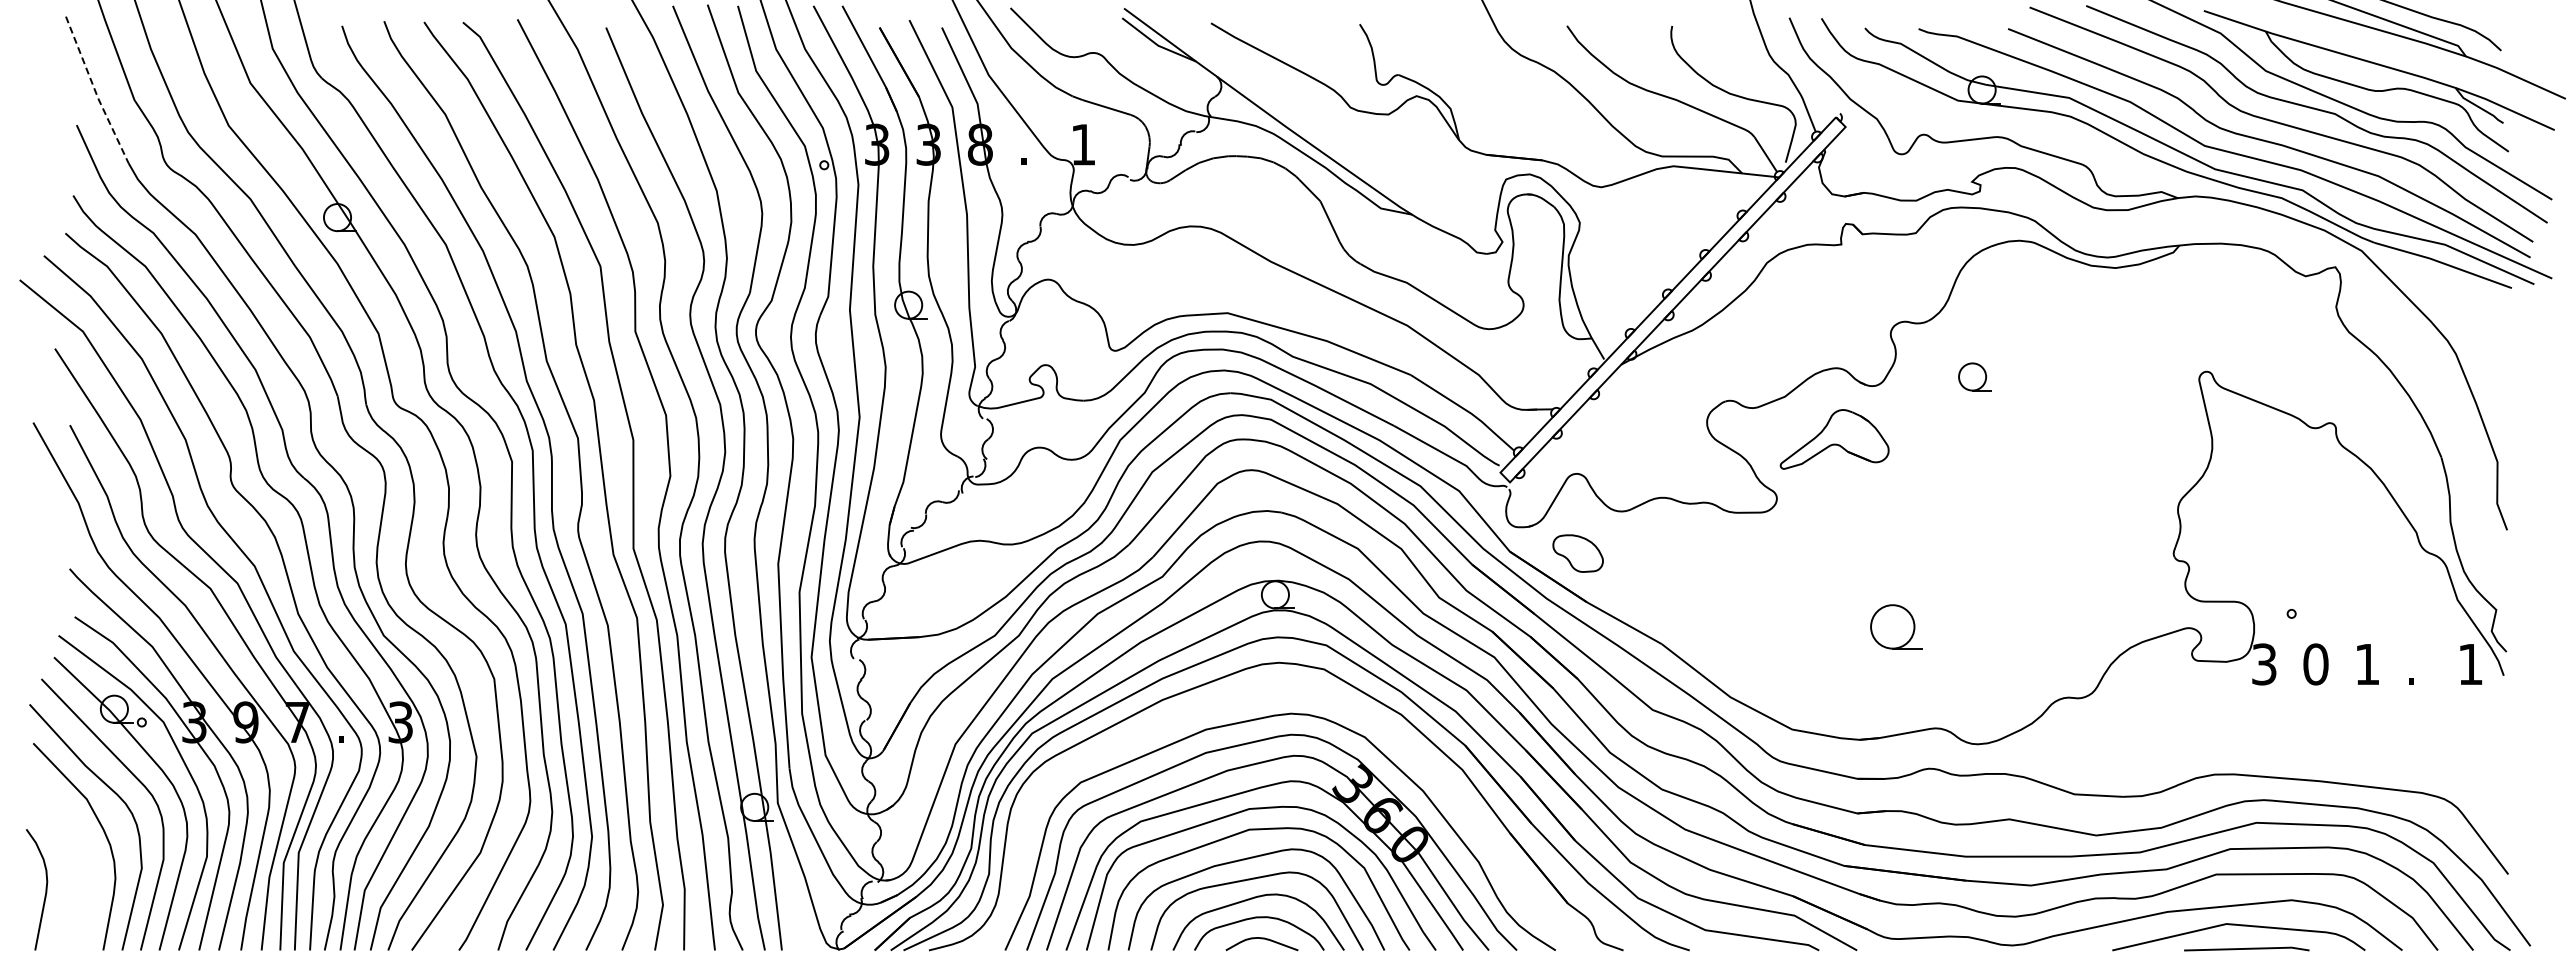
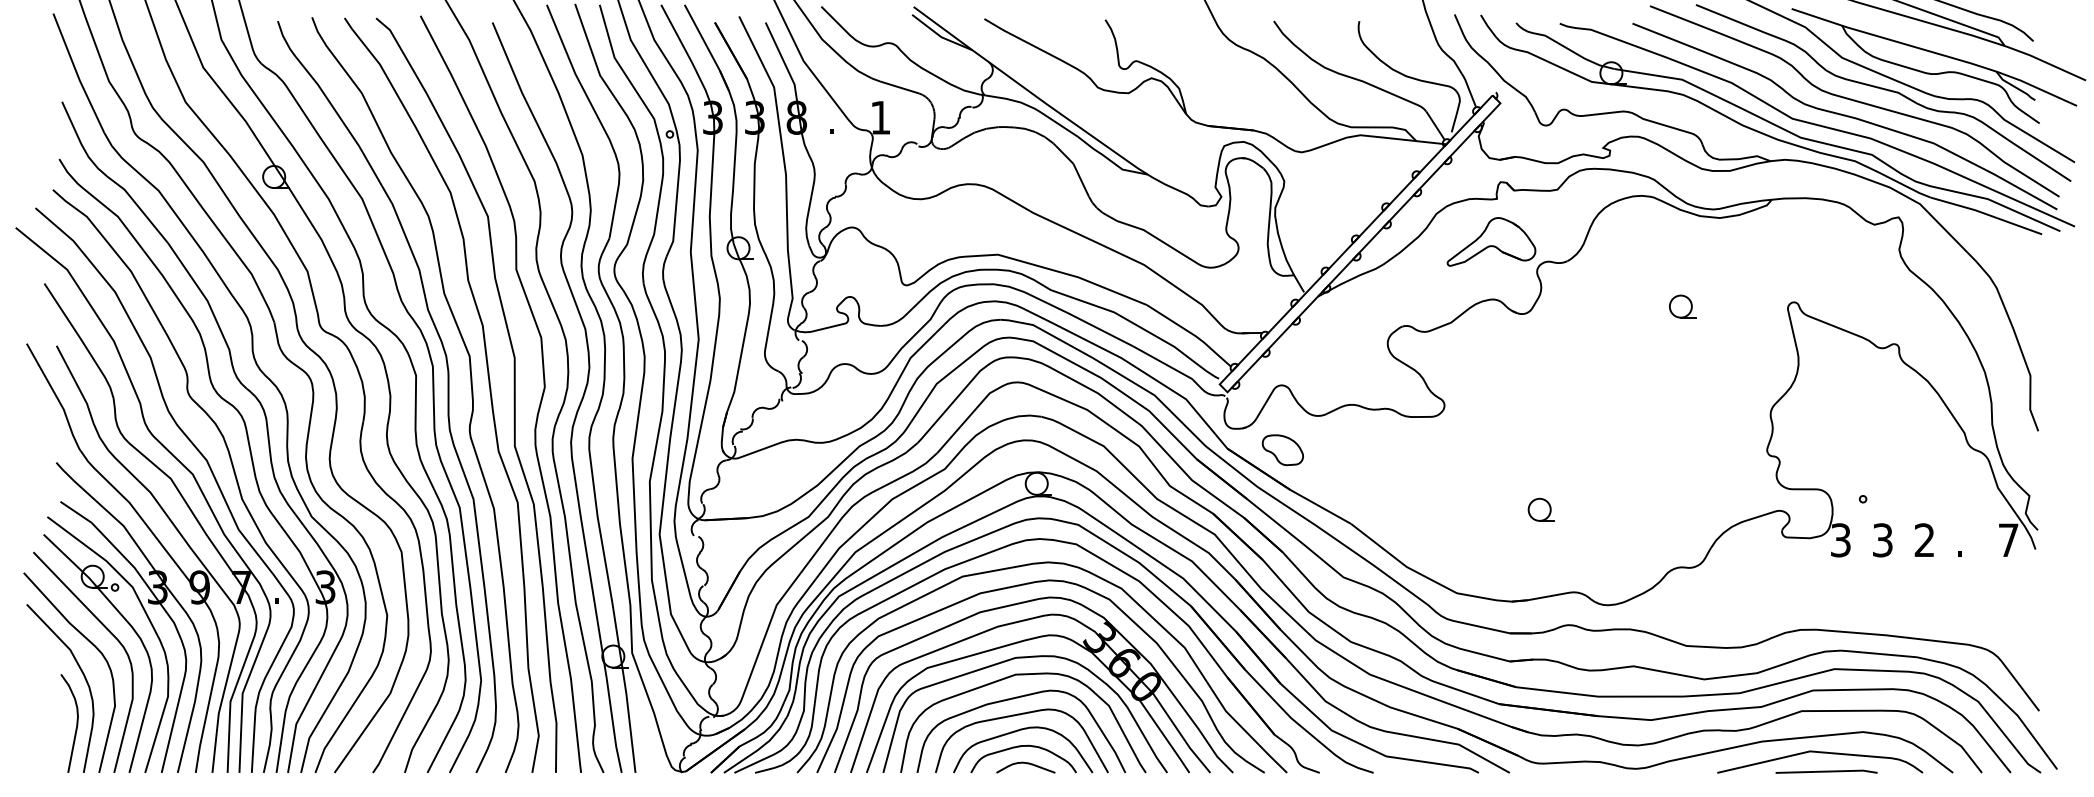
line: (95, 91) -> (77, 74), dashed -> solid
part: (1974, 376) -> (1682, 306), moved
part: (1834, 439) -> (1491, 241), moved
part: (1895, 626) -> (1540, 509), size x0.62
text: (2366, 663) -> (1923, 539), 1 -> 2
text: (2315, 664) -> (1882, 540), 0 -> 3
text: (2470, 664) -> (2008, 540), 1 -> 7
curve: (1254, 697) -> (1019, 567), added
curve: (45, 889) -> (76, 723), moved

